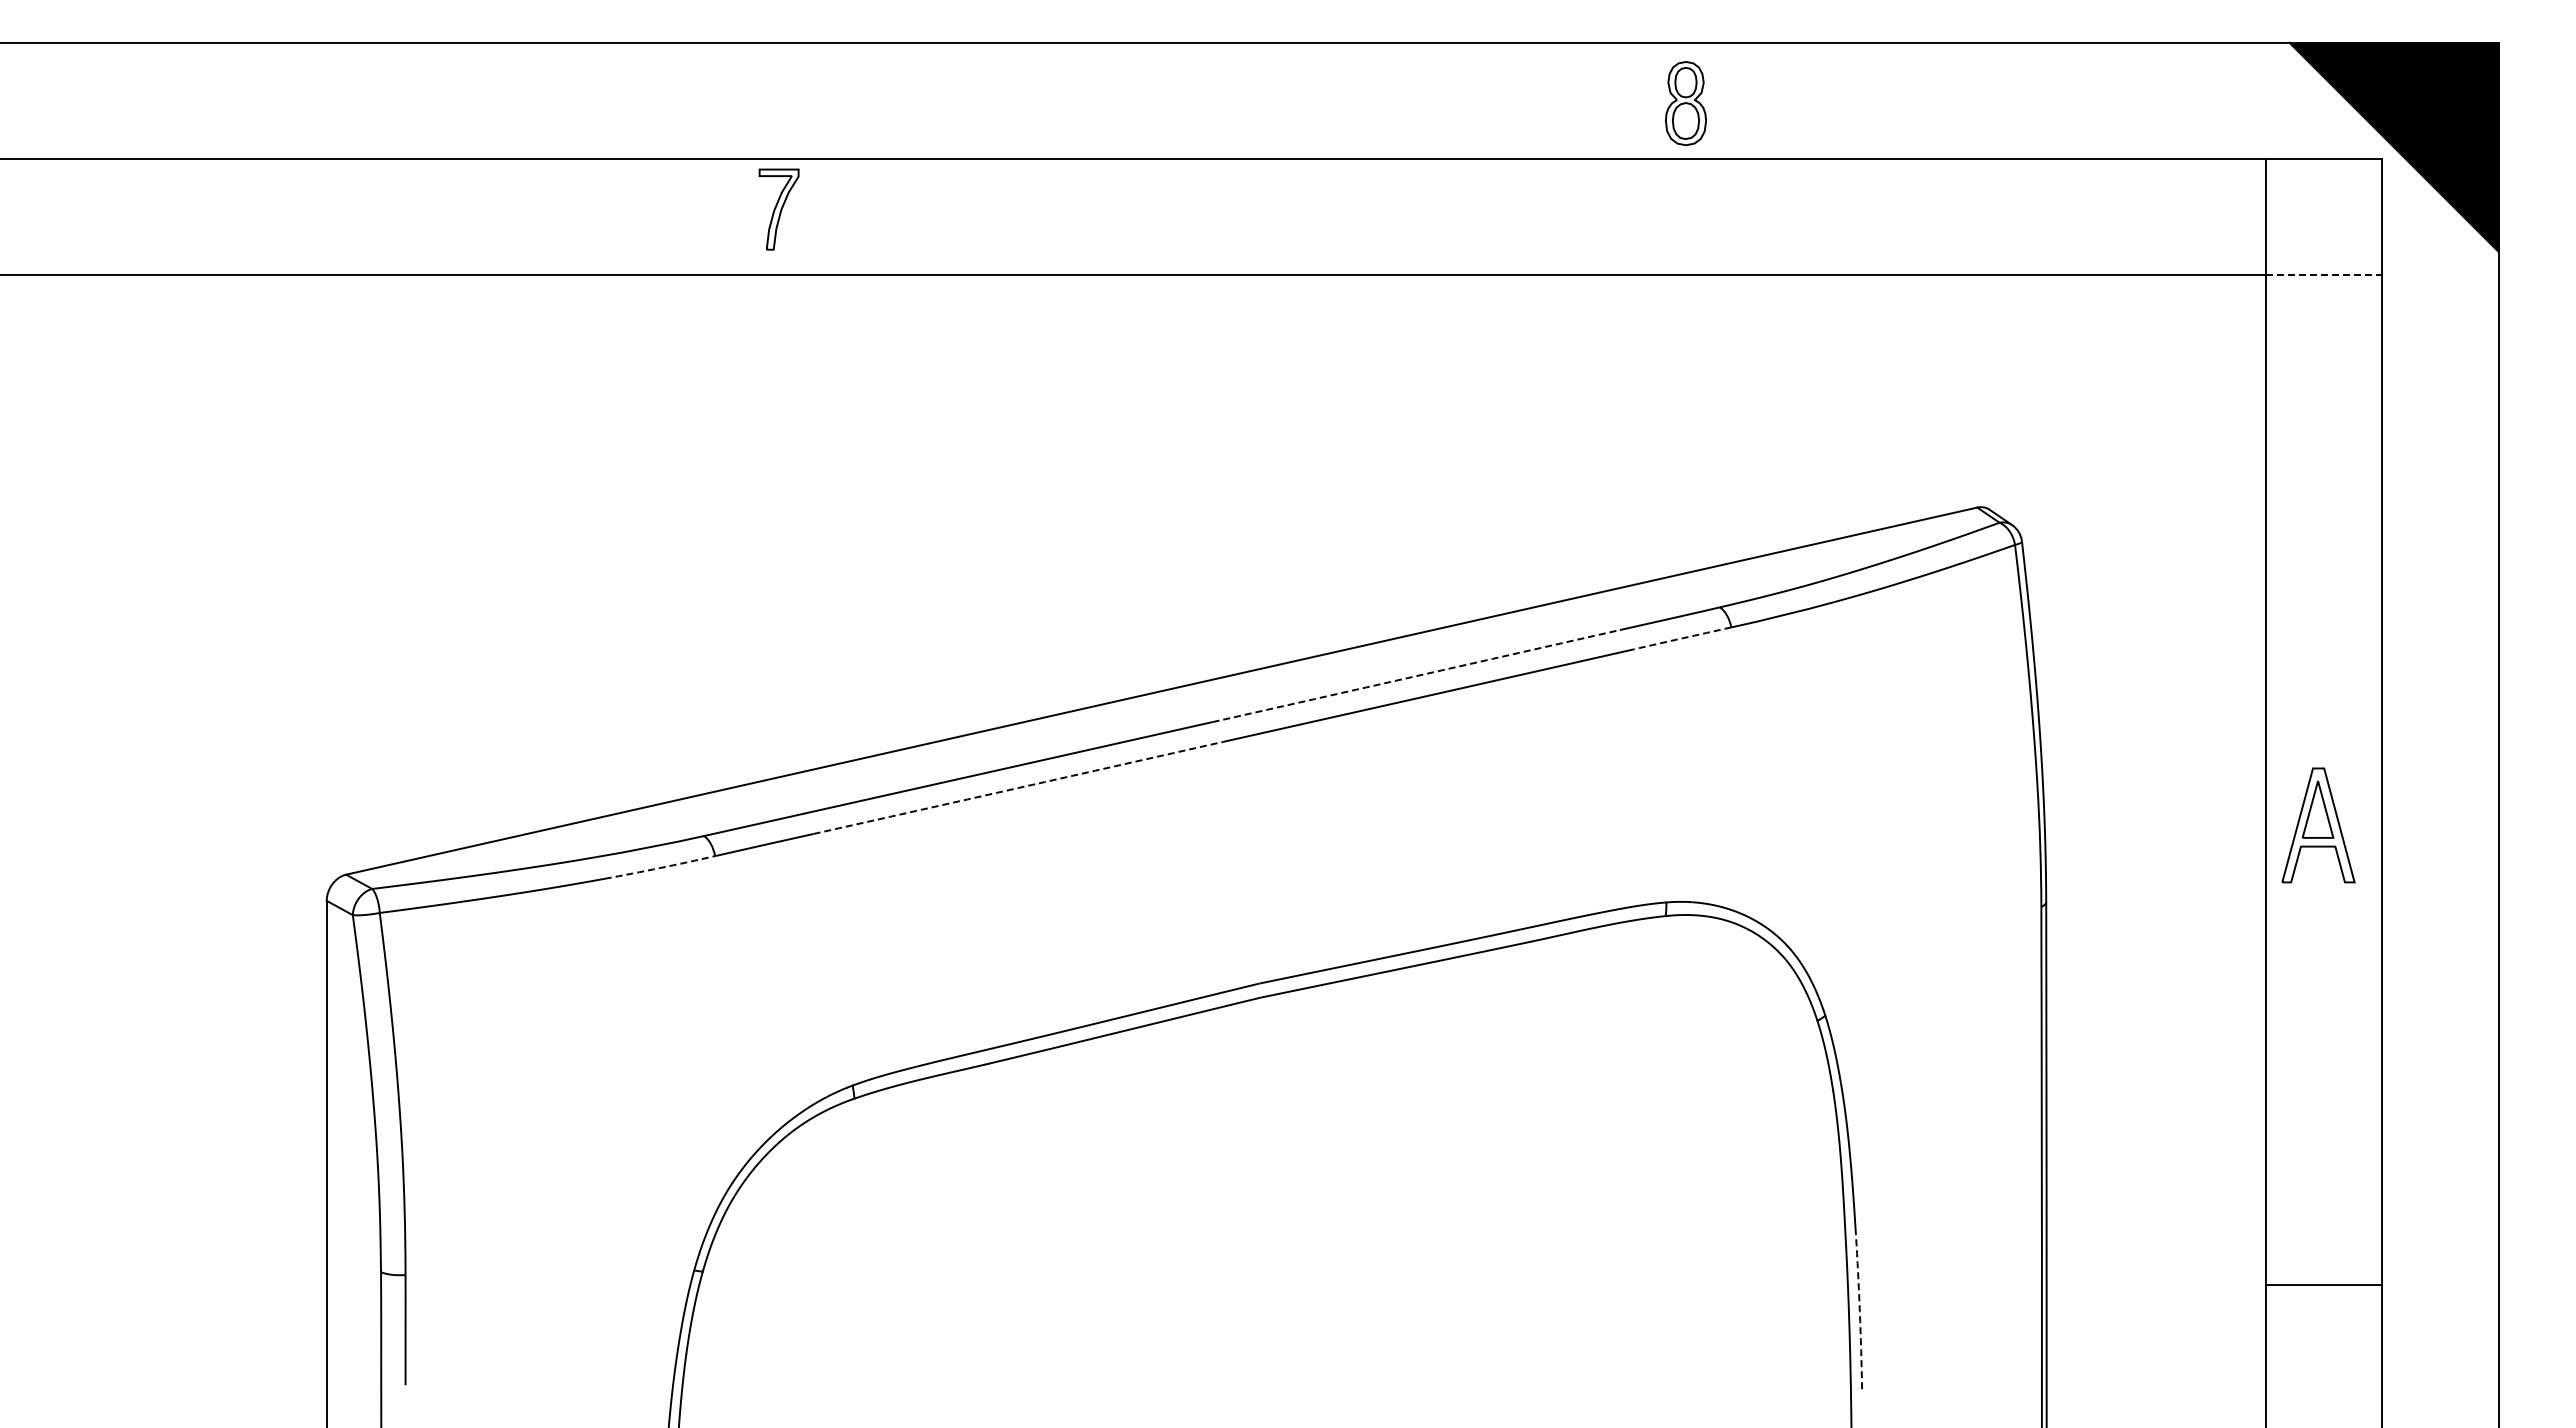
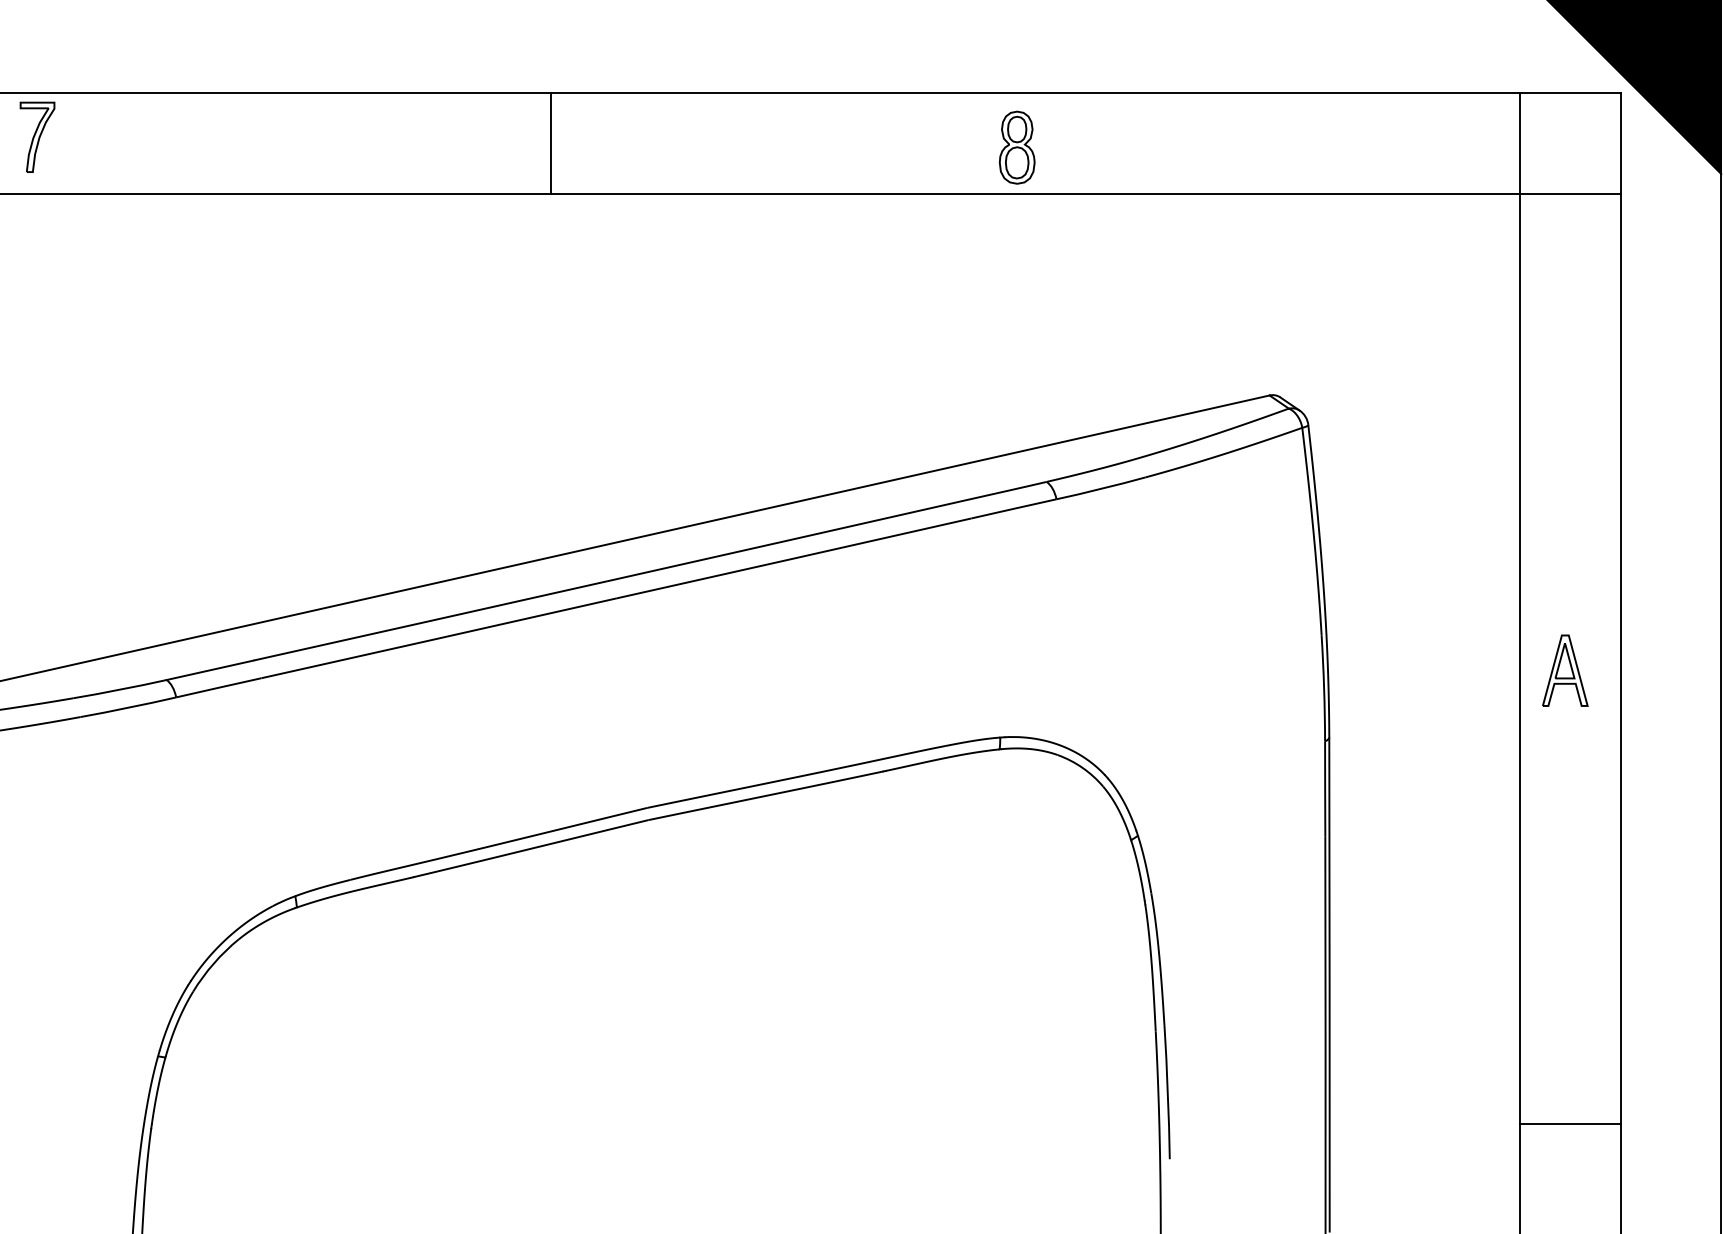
part: (1685, 103) -> (1016, 147), moved
part: (778, 209) -> (37, 137), moved
line: (1147, 216) -> (550, 143), added
line: (2324, 275) -> (1570, 194), dashed -> solid
arc: (1682, 638) -> (1014, 508), dashed -> solid
arc: (1416, 676) -> (783, 541), dashed -> solid
arc: (1018, 787) -> (438, 637), dashed -> solid
part: (2318, 824) -> (1565, 670), size x0.71
arc: (660, 868) -> (128, 708), dashed -> solid
line: (2324, 1285) -> (1570, 1123), moved
arc: (1859, 1311) -> (1167, 1091), dashed -> solid

